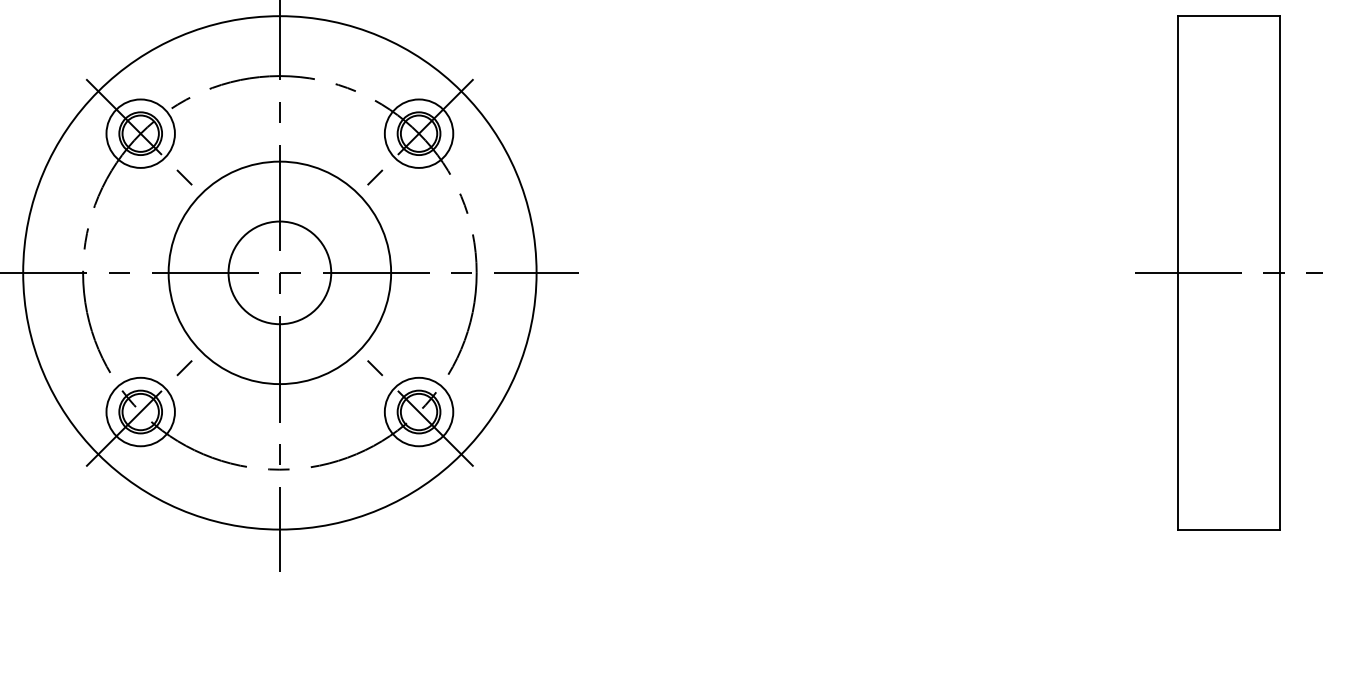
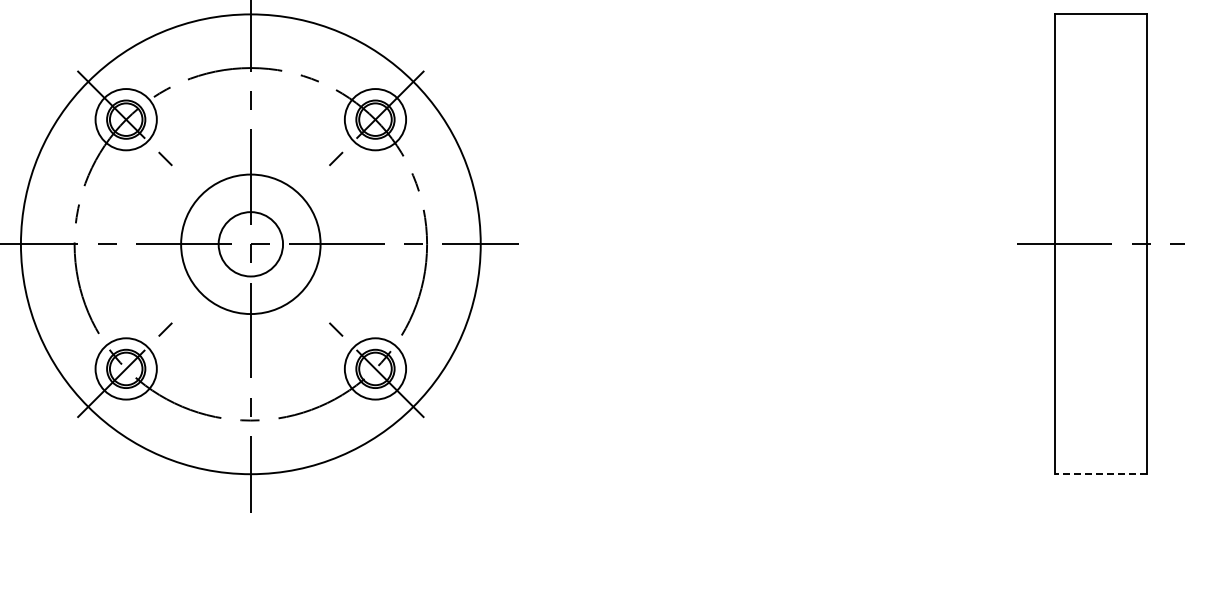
circle: (279, 271) -> (250, 243), size x0.7
circle: (279, 273) -> (250, 244), size x0.7
line: (1228, 529) -> (1100, 474), solid -> dashed

